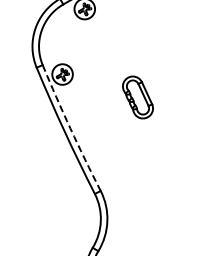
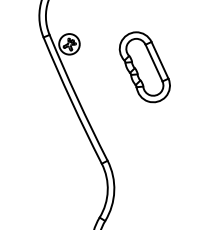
part: (137, 97) -> (144, 67), size x1.67
arc: (70, 128) -> (77, 98), dashed -> solid

